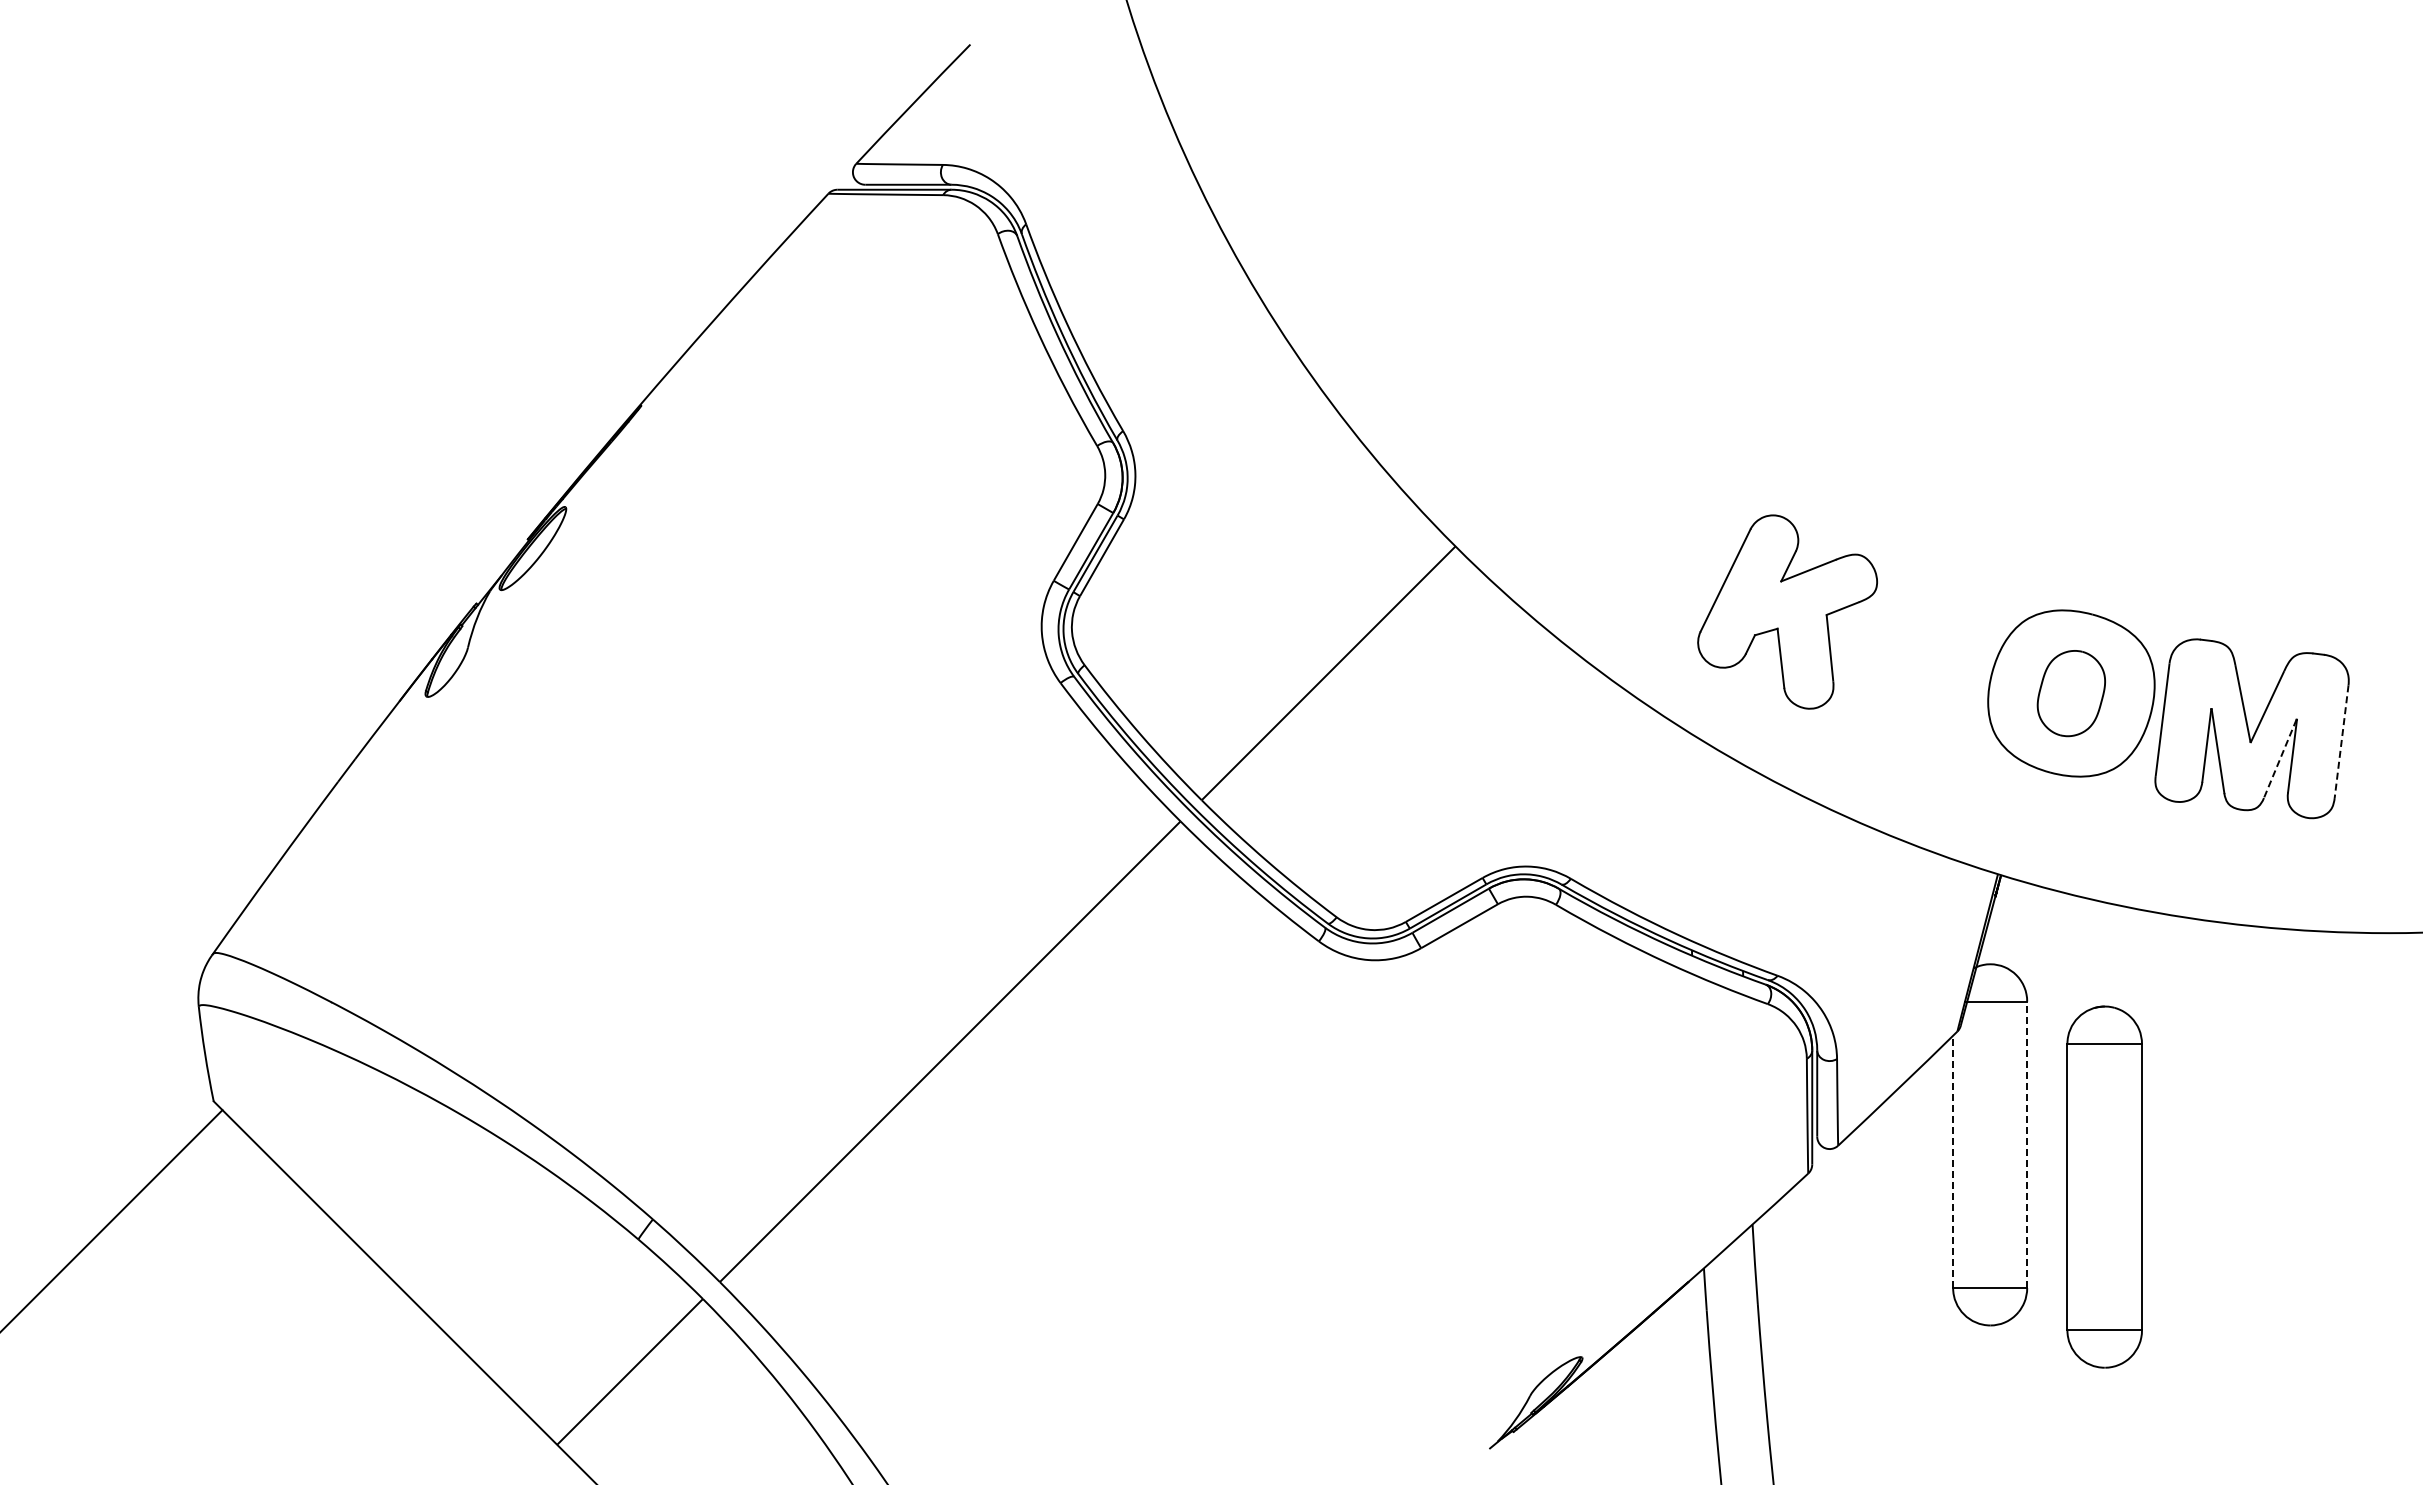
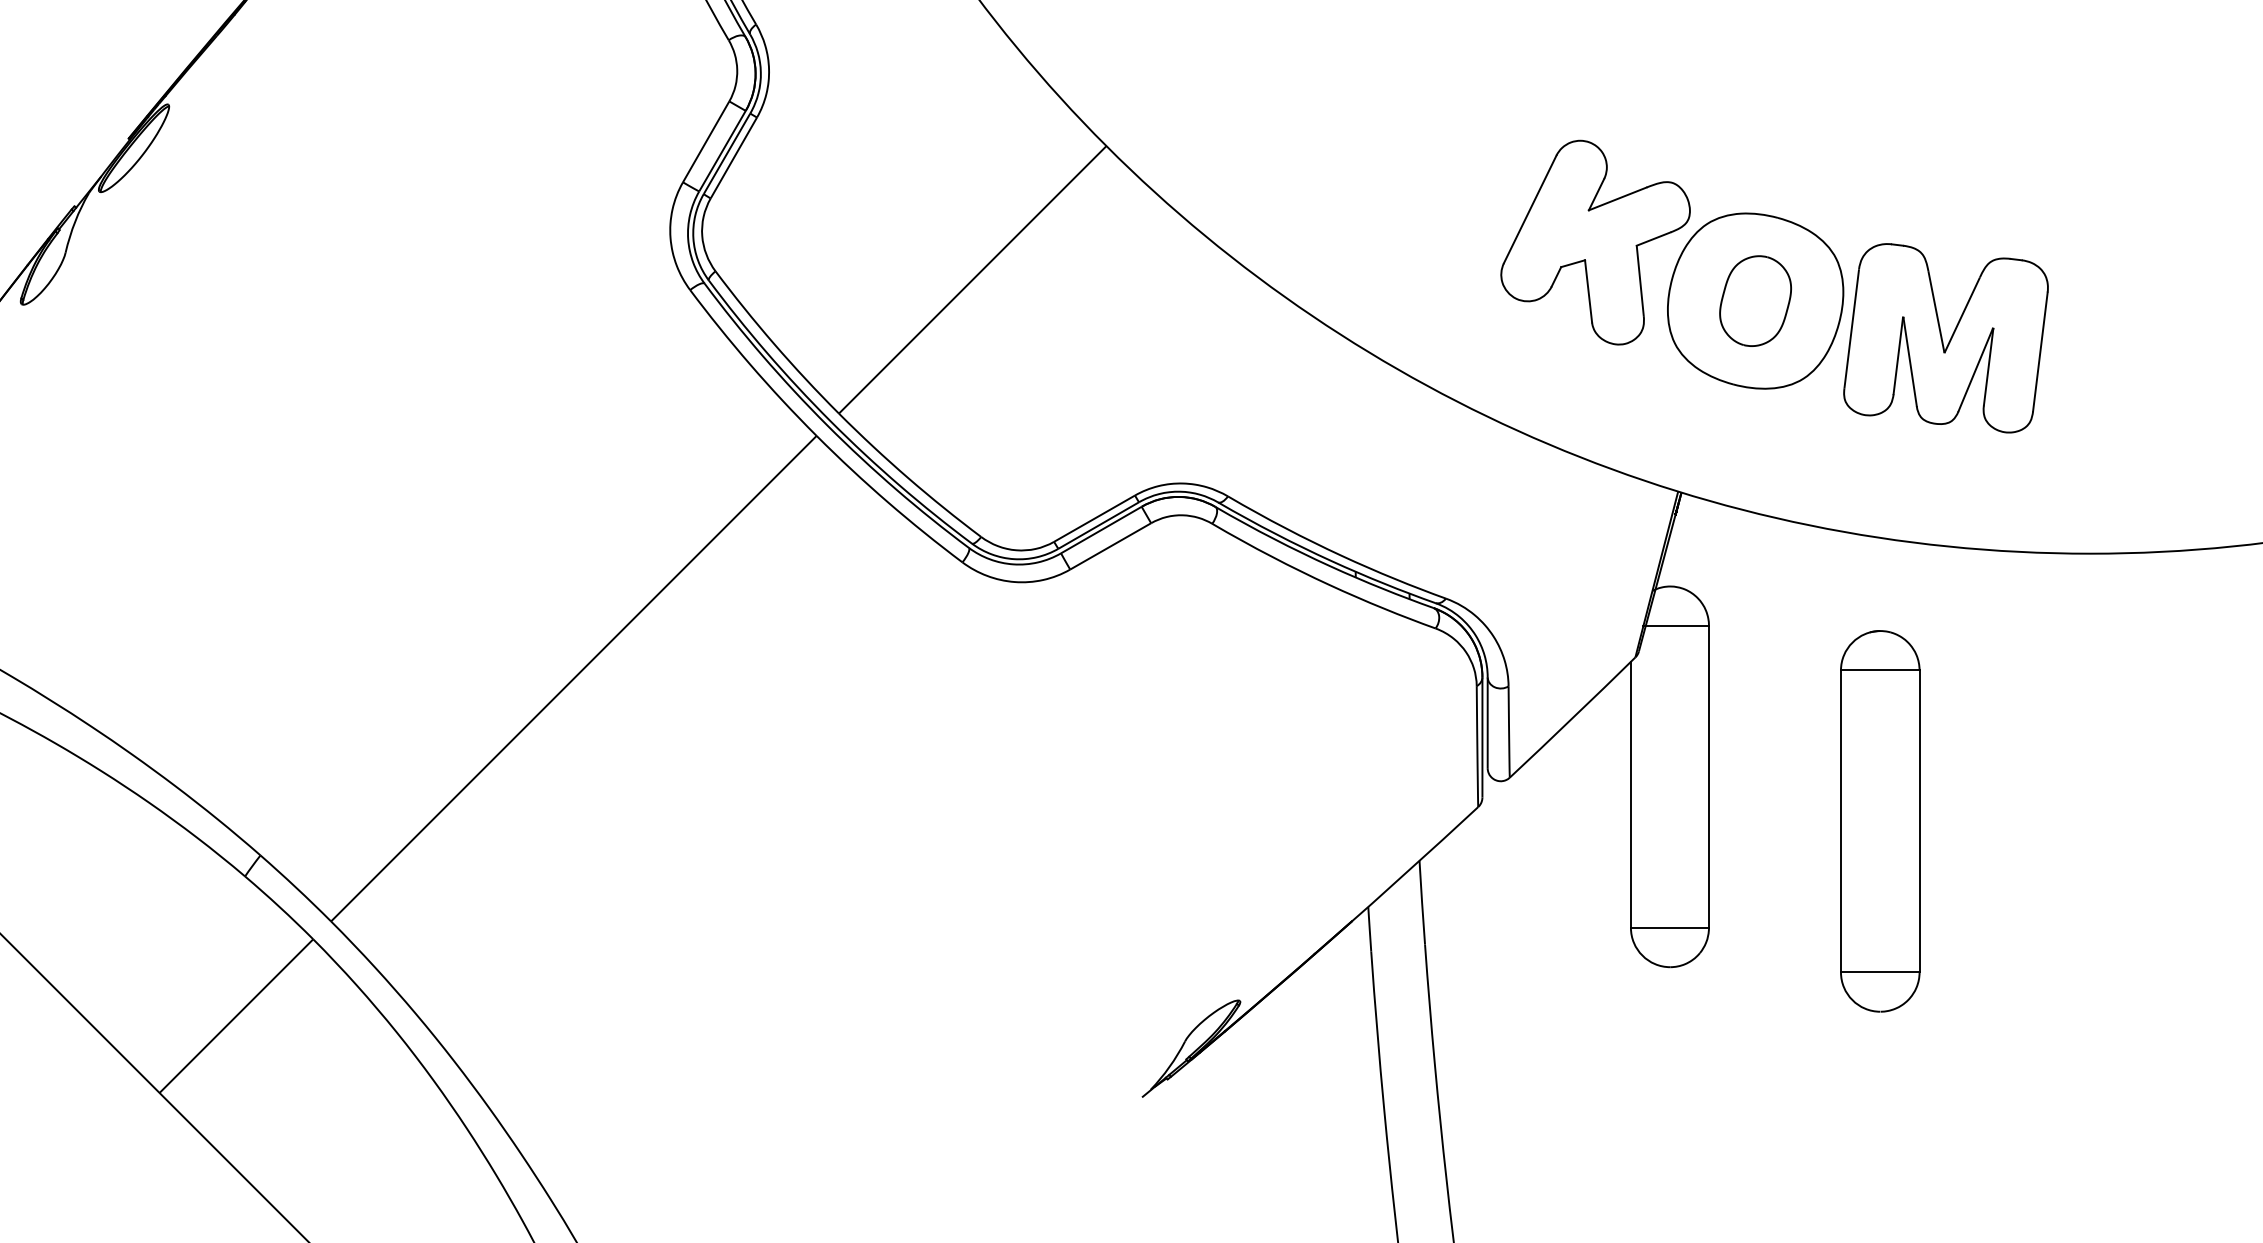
part: (1787, 611) -> (1595, 242), moved
line: (2341, 741) -> (2040, 351), dashed -> solid
line: (2280, 759) -> (1975, 370), dashed -> solid
line: (2027, 1144) -> (1709, 776), dashed -> solid
line: (1953, 1161) -> (1631, 794), dashed -> solid
part: (2104, 1186) -> (1880, 820), moved

